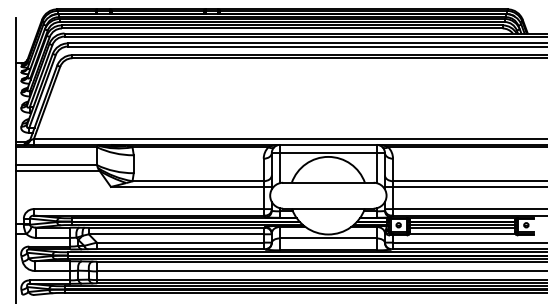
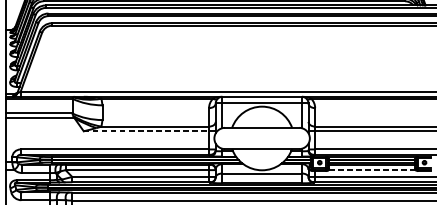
line: (190, 186) -> (149, 130), solid -> dashed
line: (462, 234) -> (372, 170), solid -> dashed

